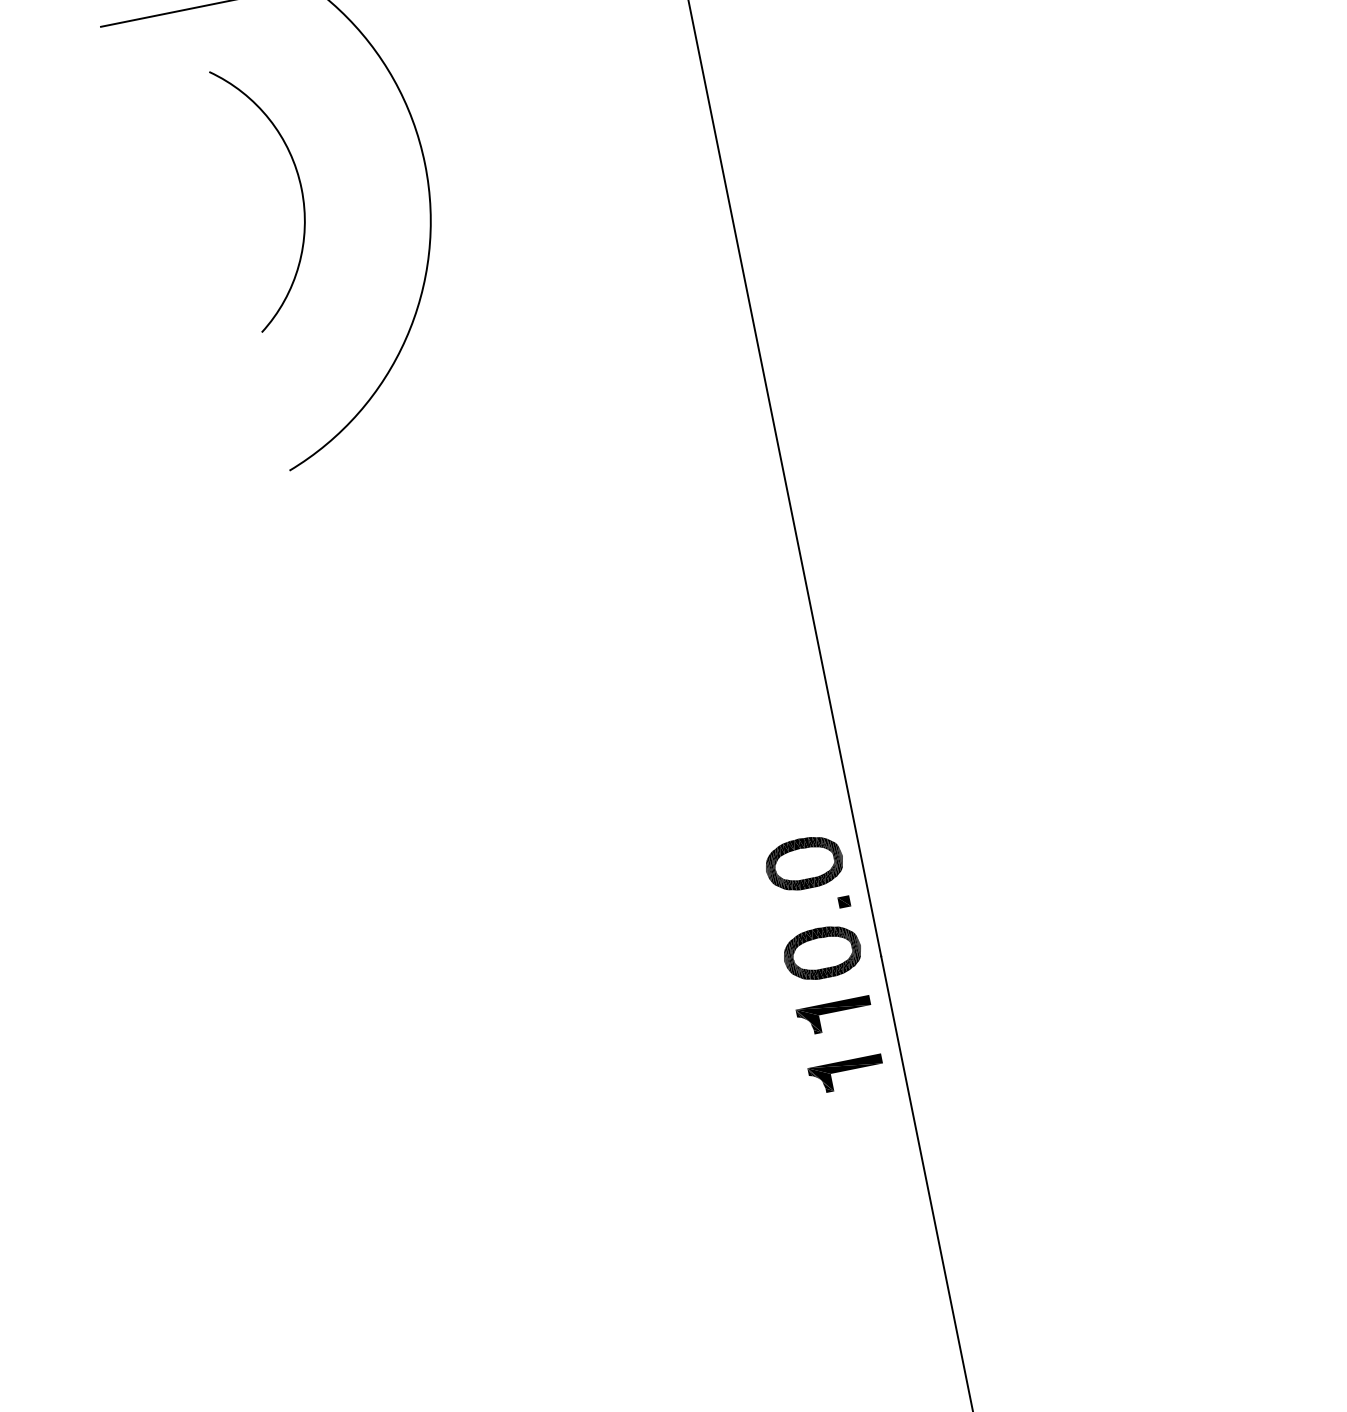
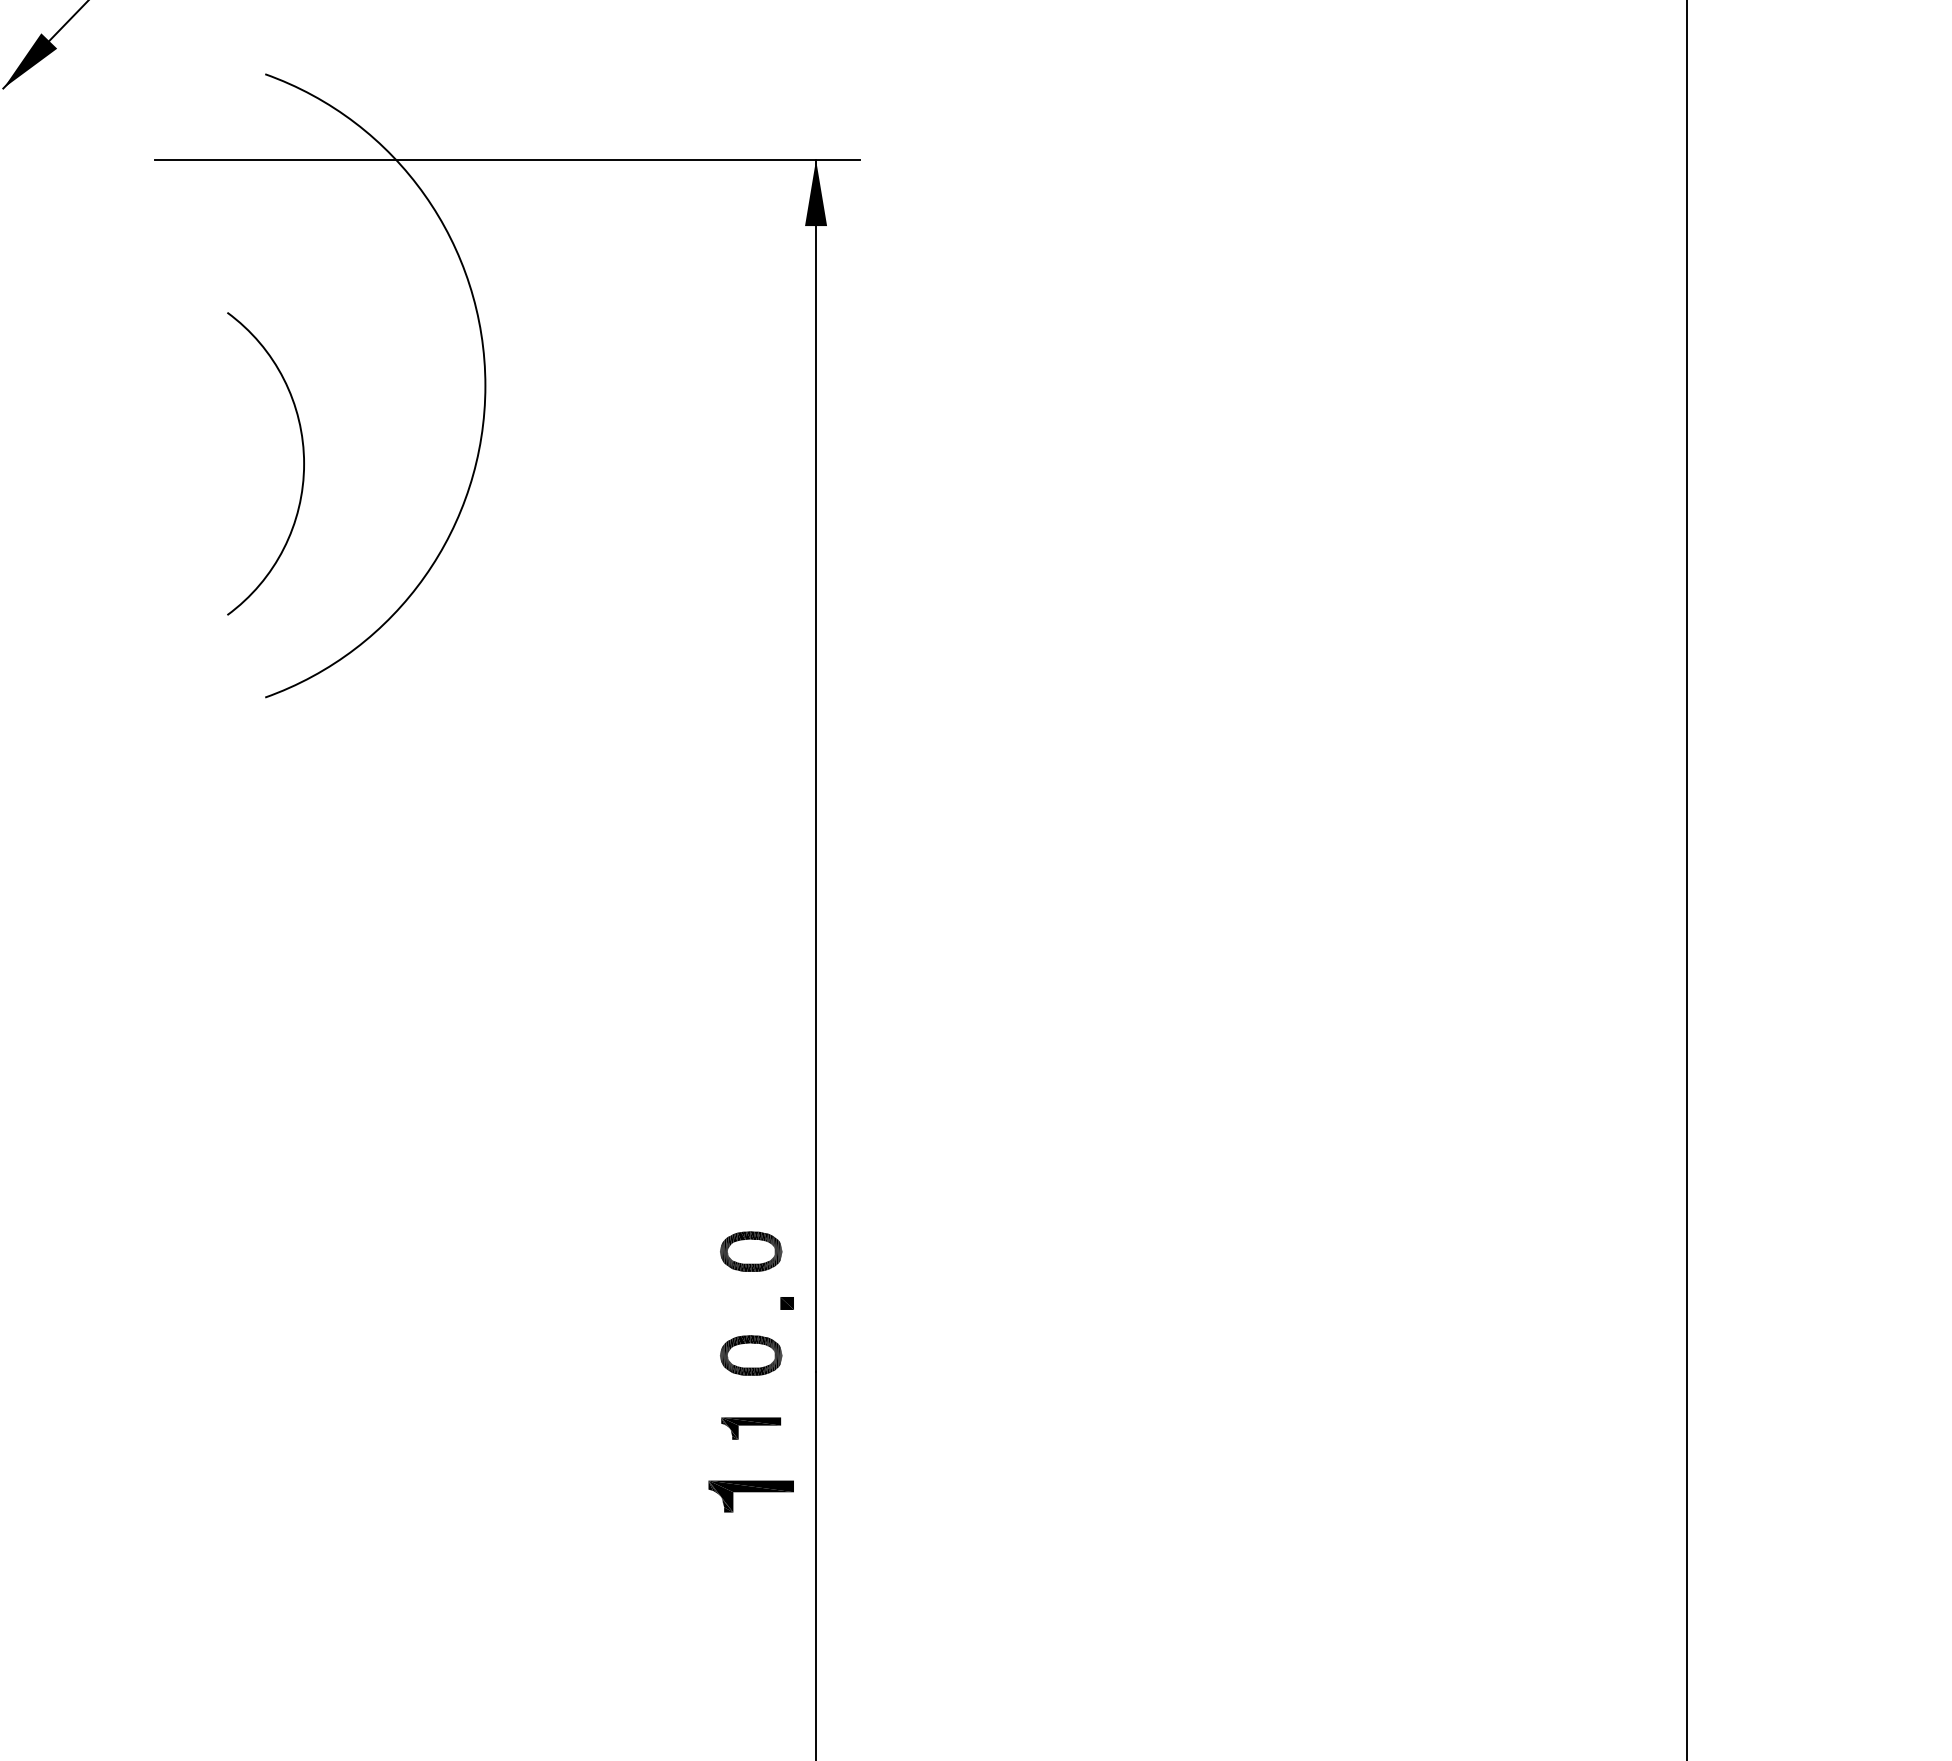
arc: (301, 188) -> (303, 463), moved
part: (803, 863) -> (750, 1251), size x0.7
part: (821, 953) -> (750, 1355), size x0.7
part: (834, 1016) -> (750, 1428), size x0.7

